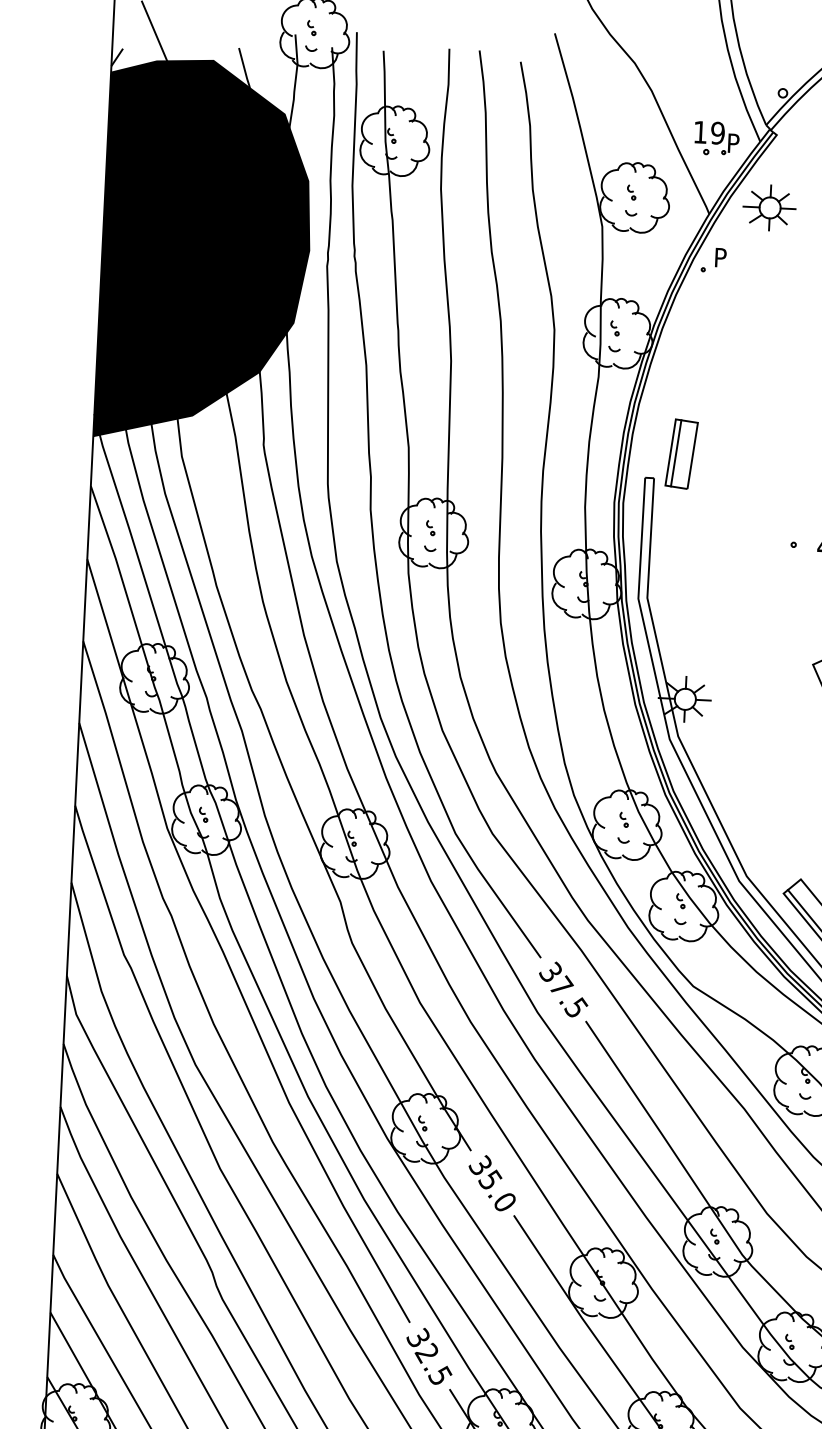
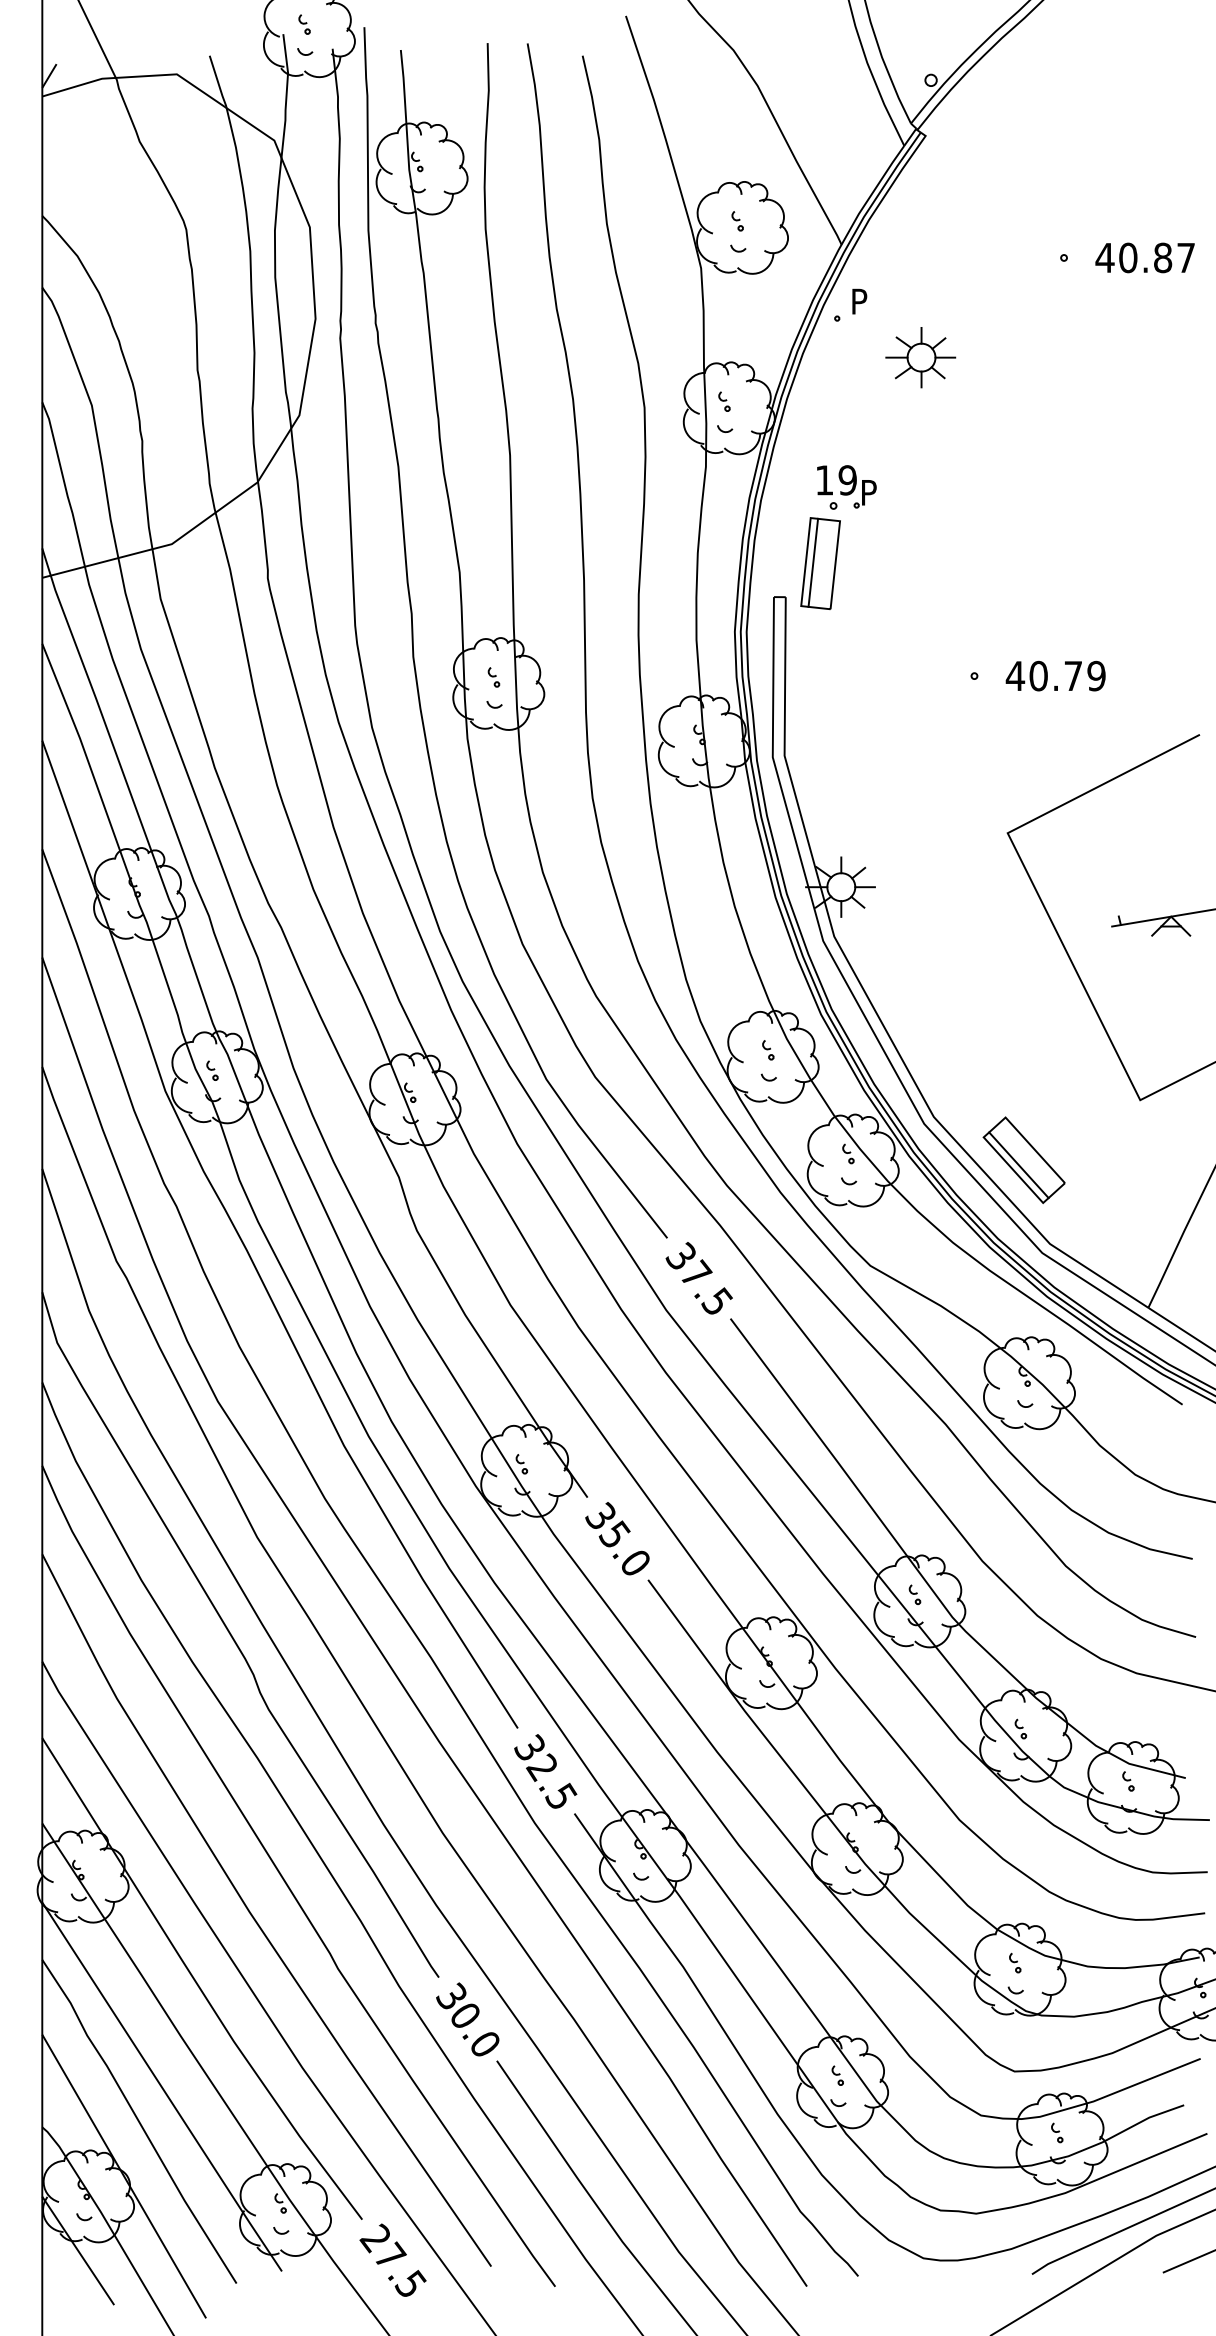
part: (716, 138) -> (846, 487), moved
part: (769, 207) -> (920, 357), moved
fill: (205, 250) -> (178, 325), removed

